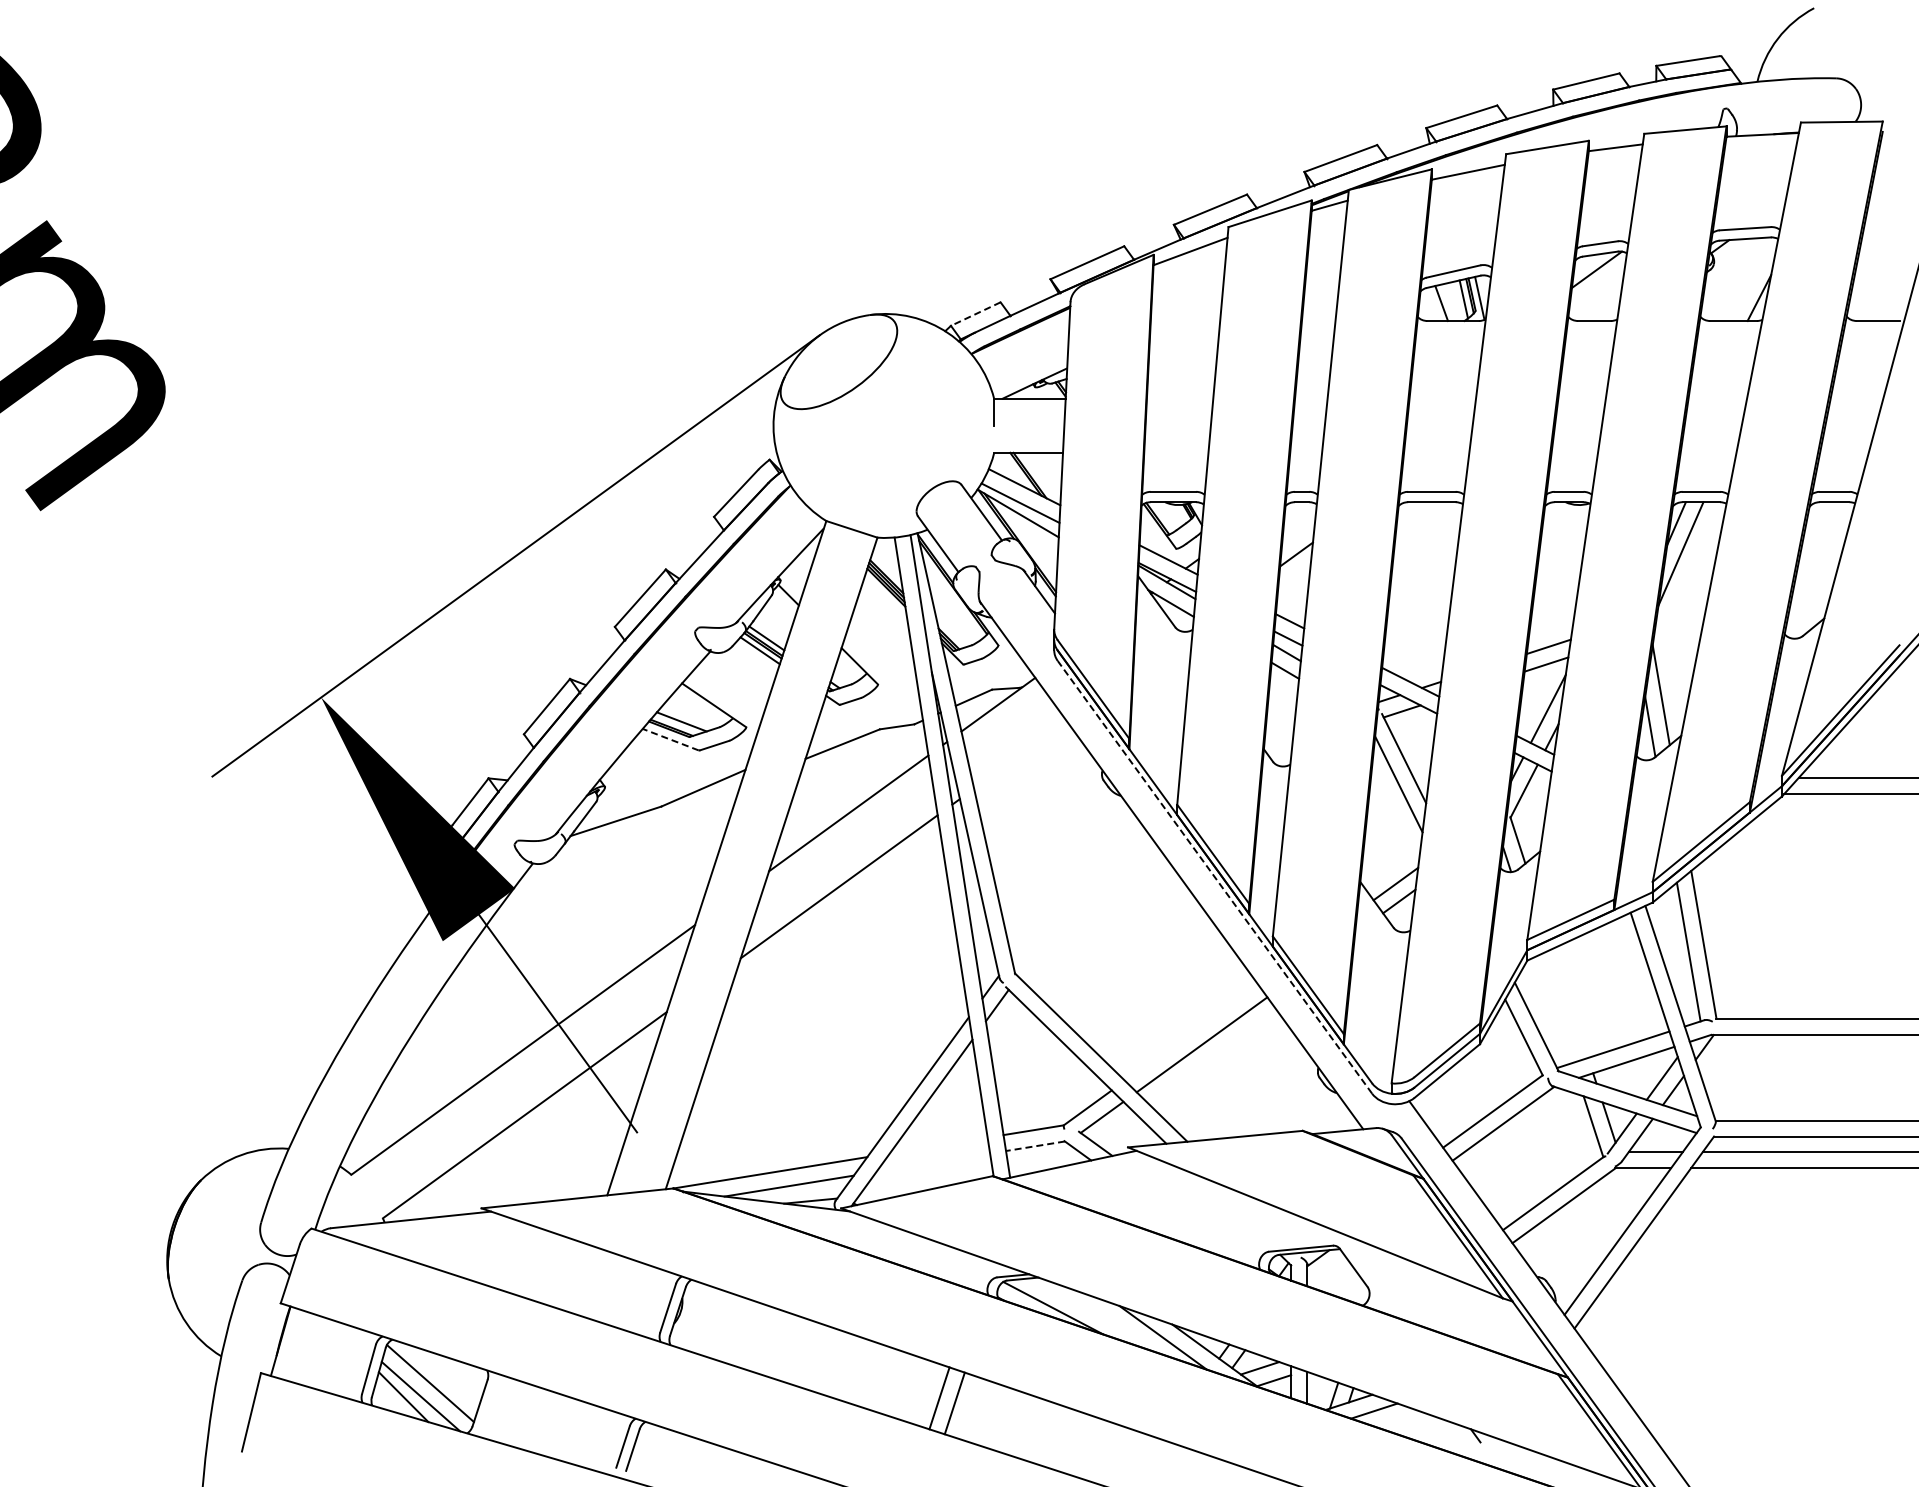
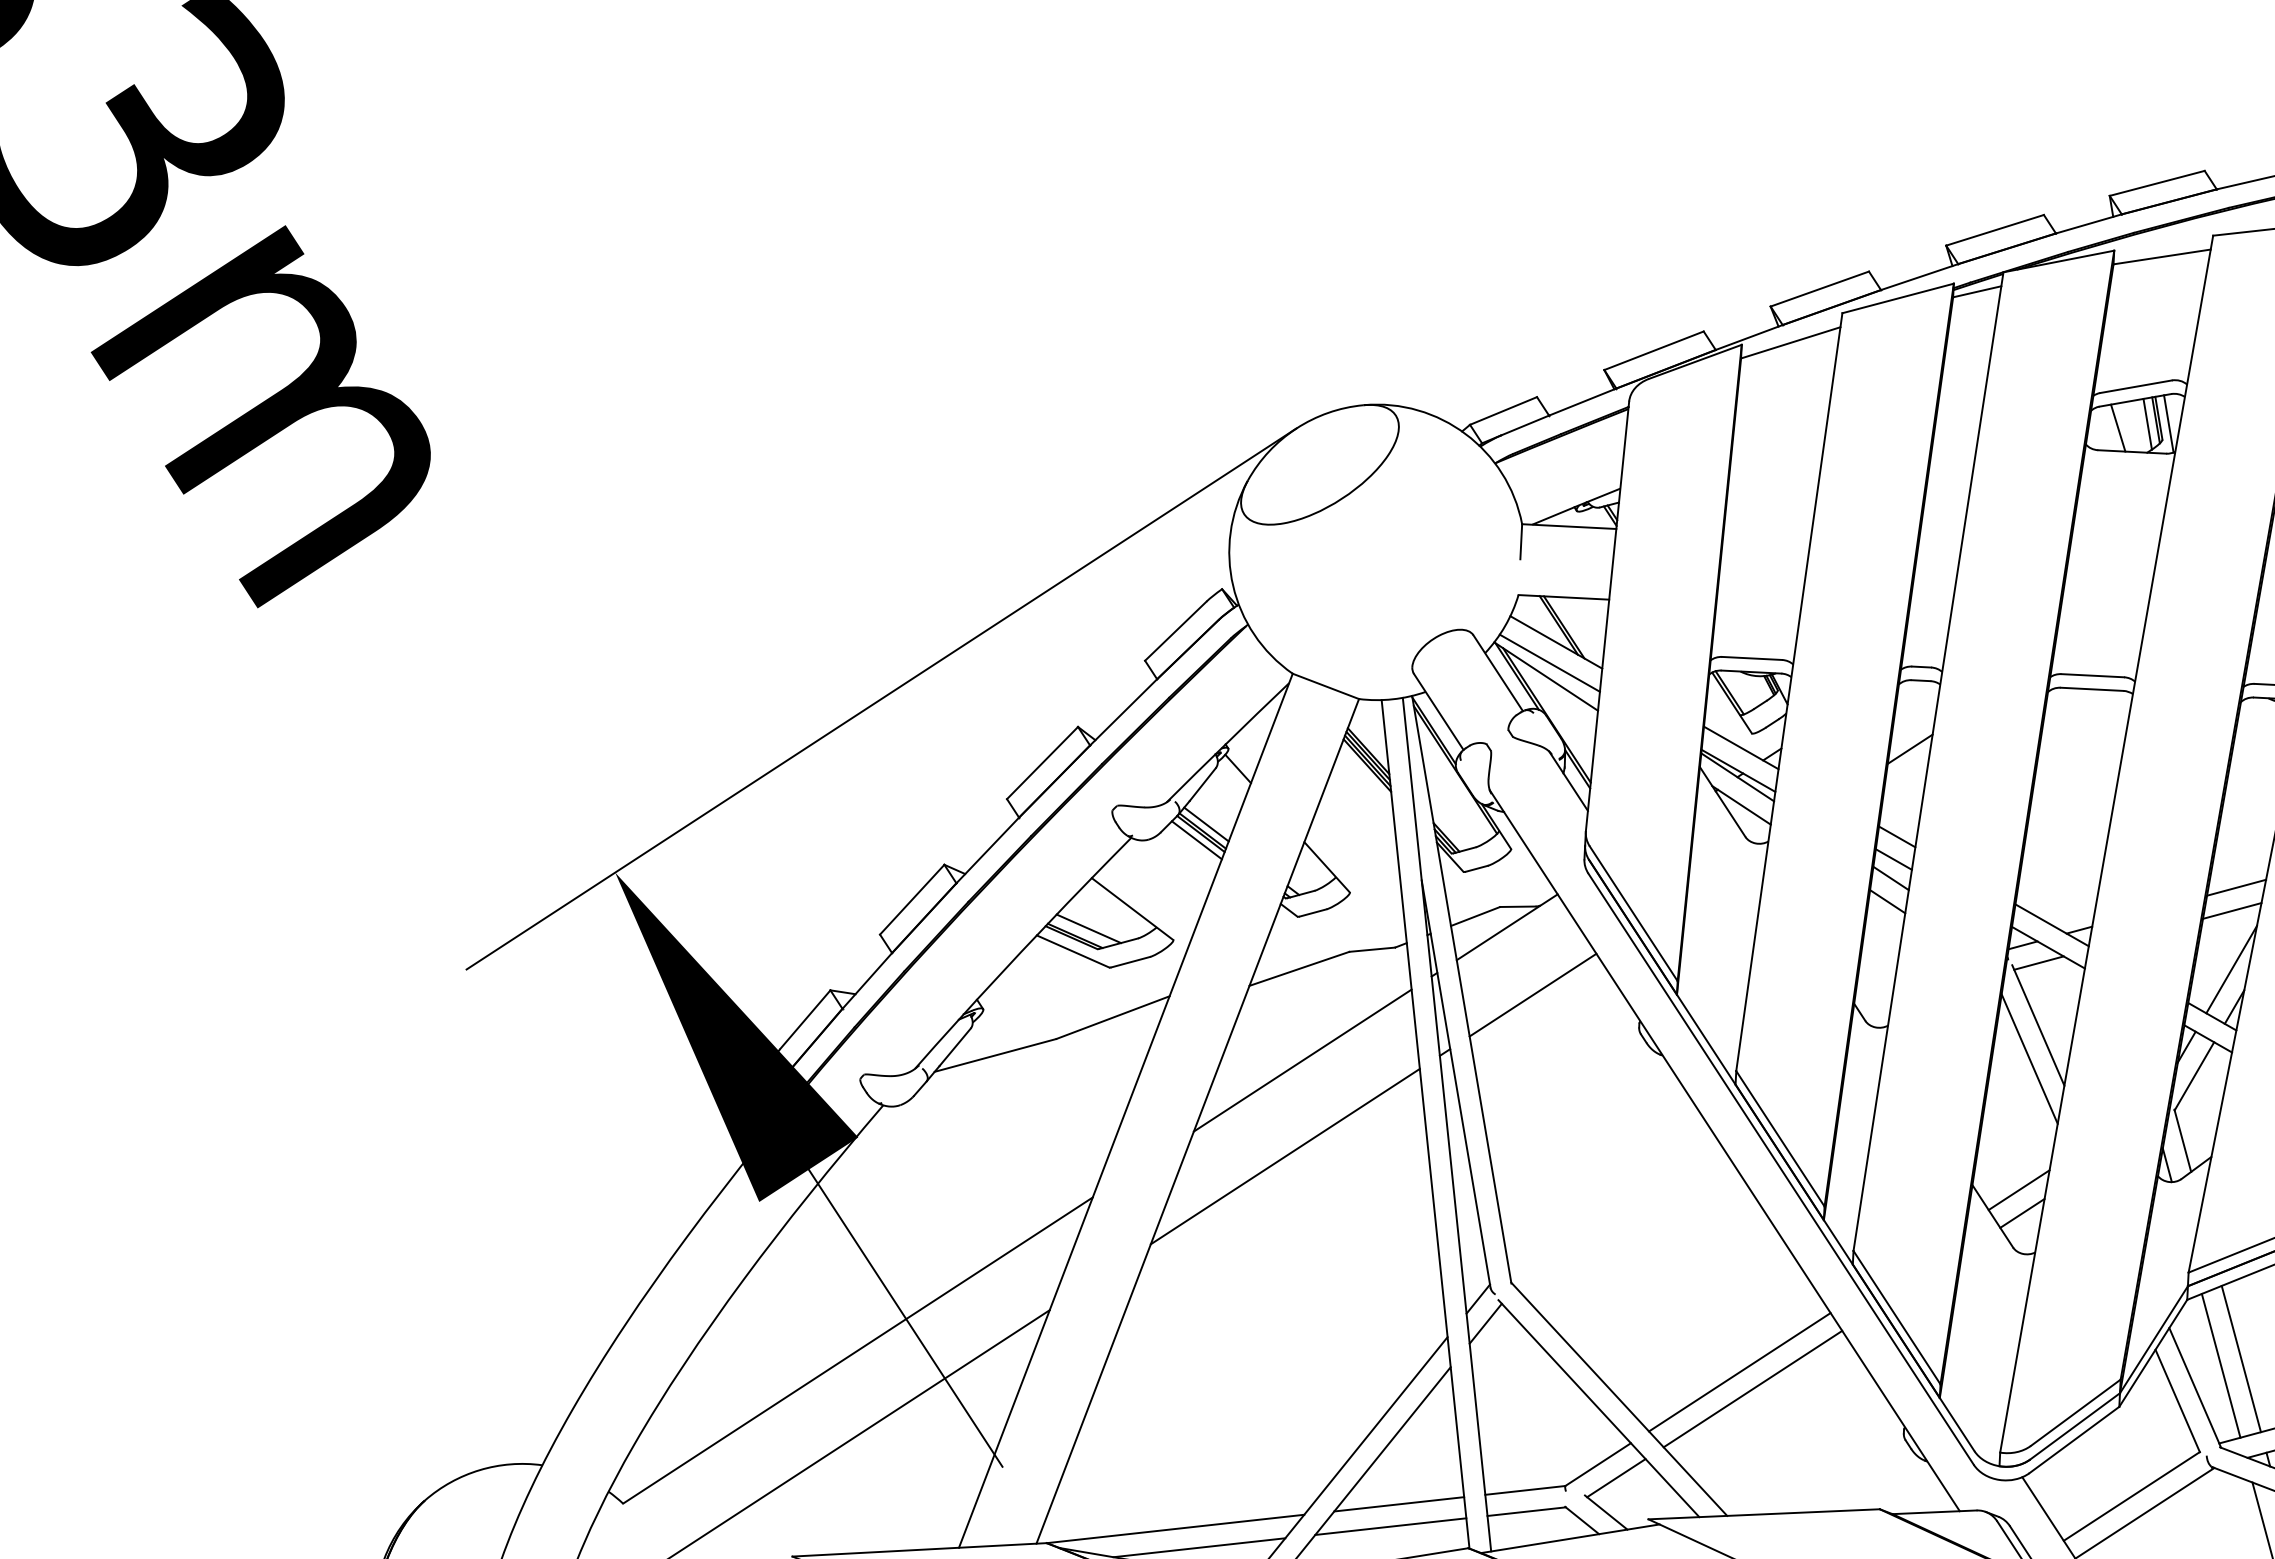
line: (975, 314) -> (1503, 411), dashed -> solid
line: (670, 739) -> (1072, 951), dashed -> solid
line: (1020, 754) -> (1533, 994), added
line: (1214, 876) -> (1780, 1168), dashed -> solid
line: (1570, 1002) -> (2241, 1357), added
line: (1555, 1008) -> (2221, 1364), added
line: (1191, 1032) -> (1739, 1372), added
line: (938, 1145) -> (1398, 1504), added
line: (1035, 1146) -> (1526, 1511), dashed -> solid
line: (933, 1162) -> (1391, 1526), added

